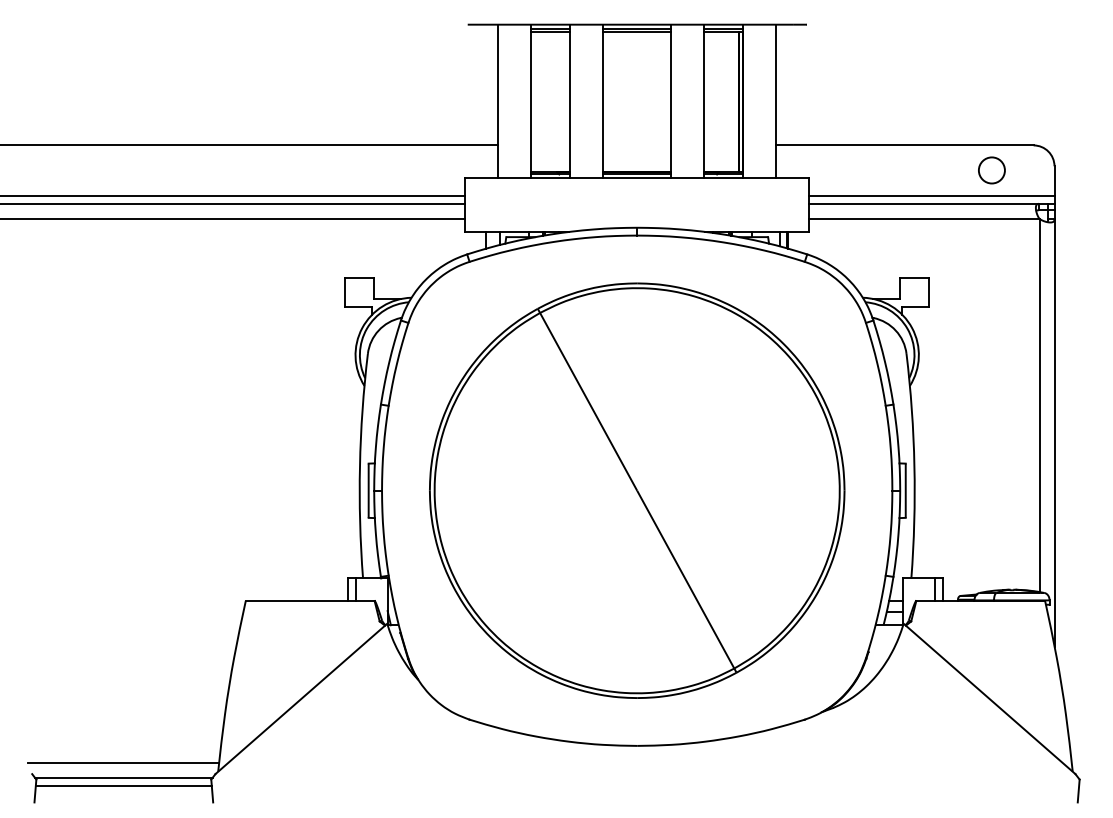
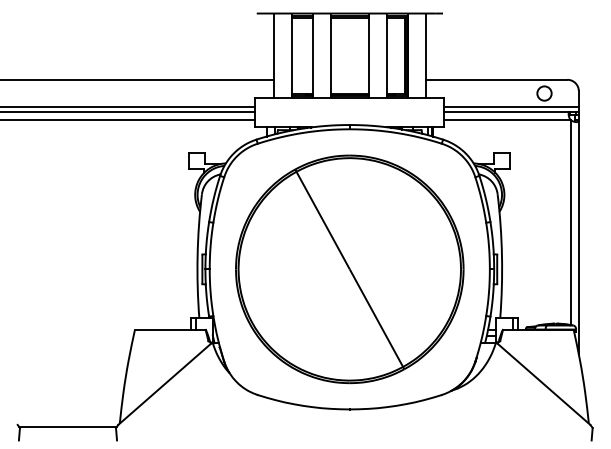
line: (122, 762) -> (67, 418), removed
line: (122, 786) -> (67, 431), removed

